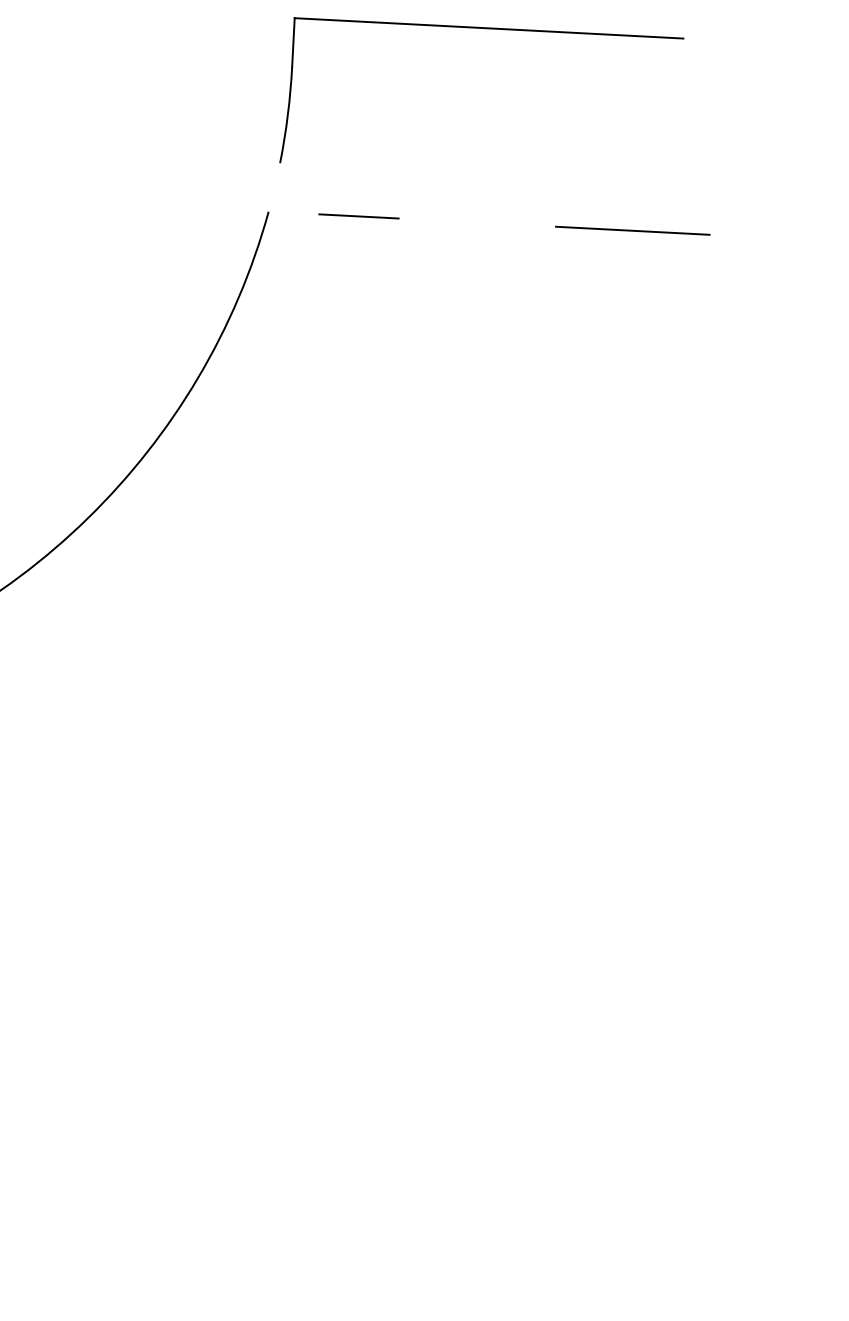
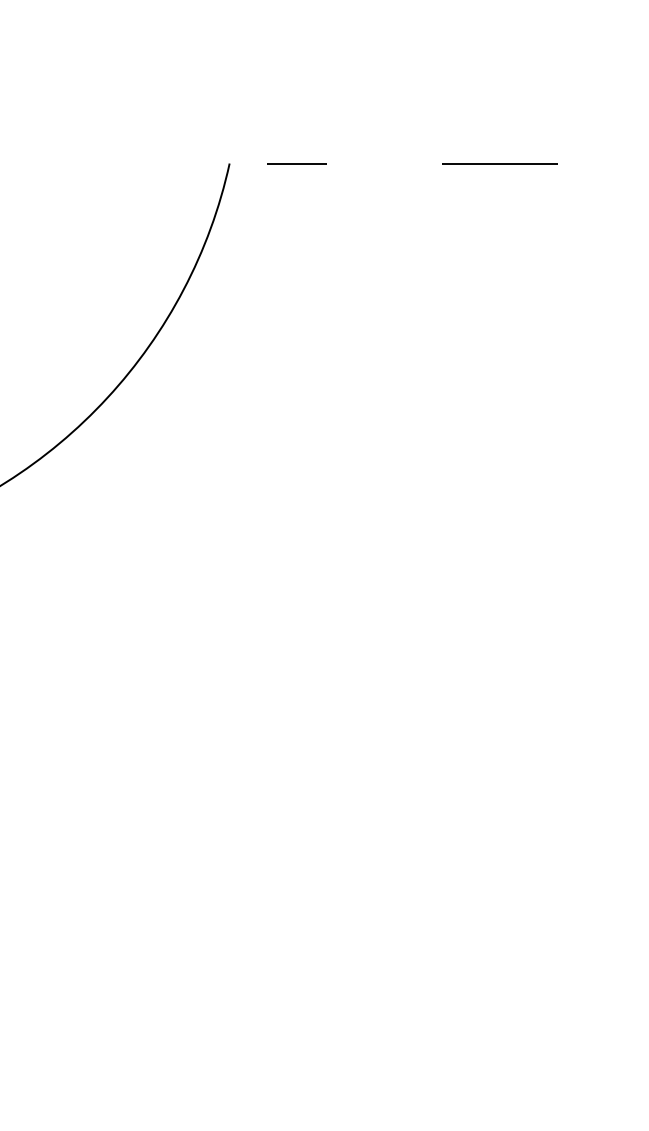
part: (484, 28) -> (382, 19), removed

